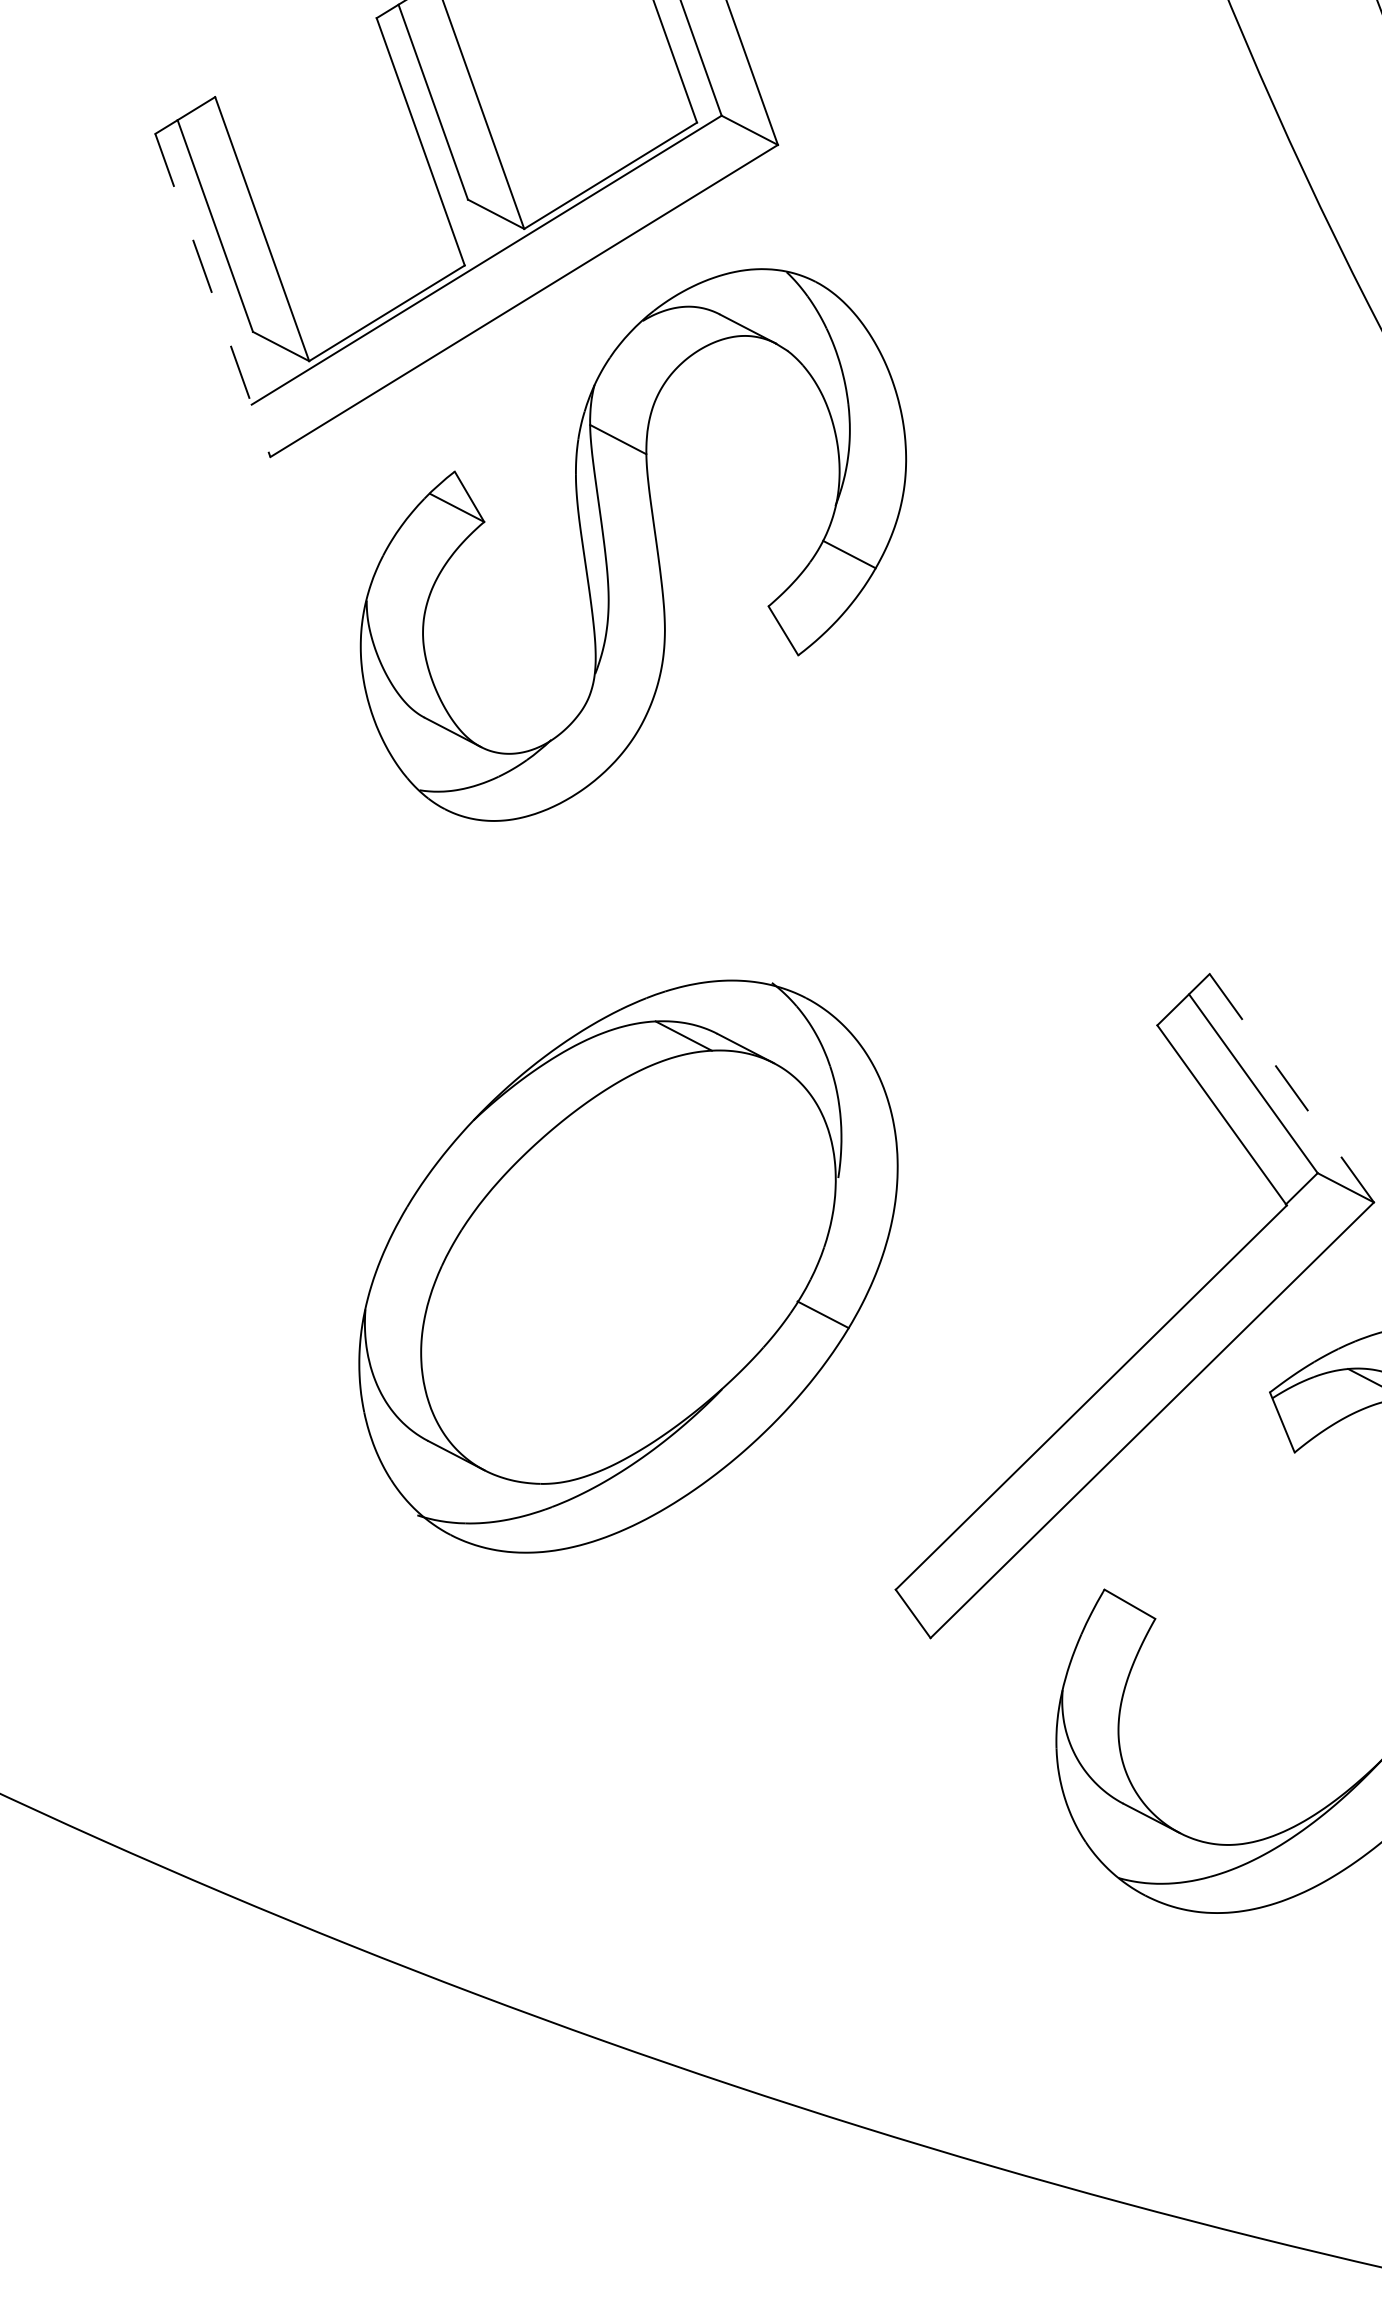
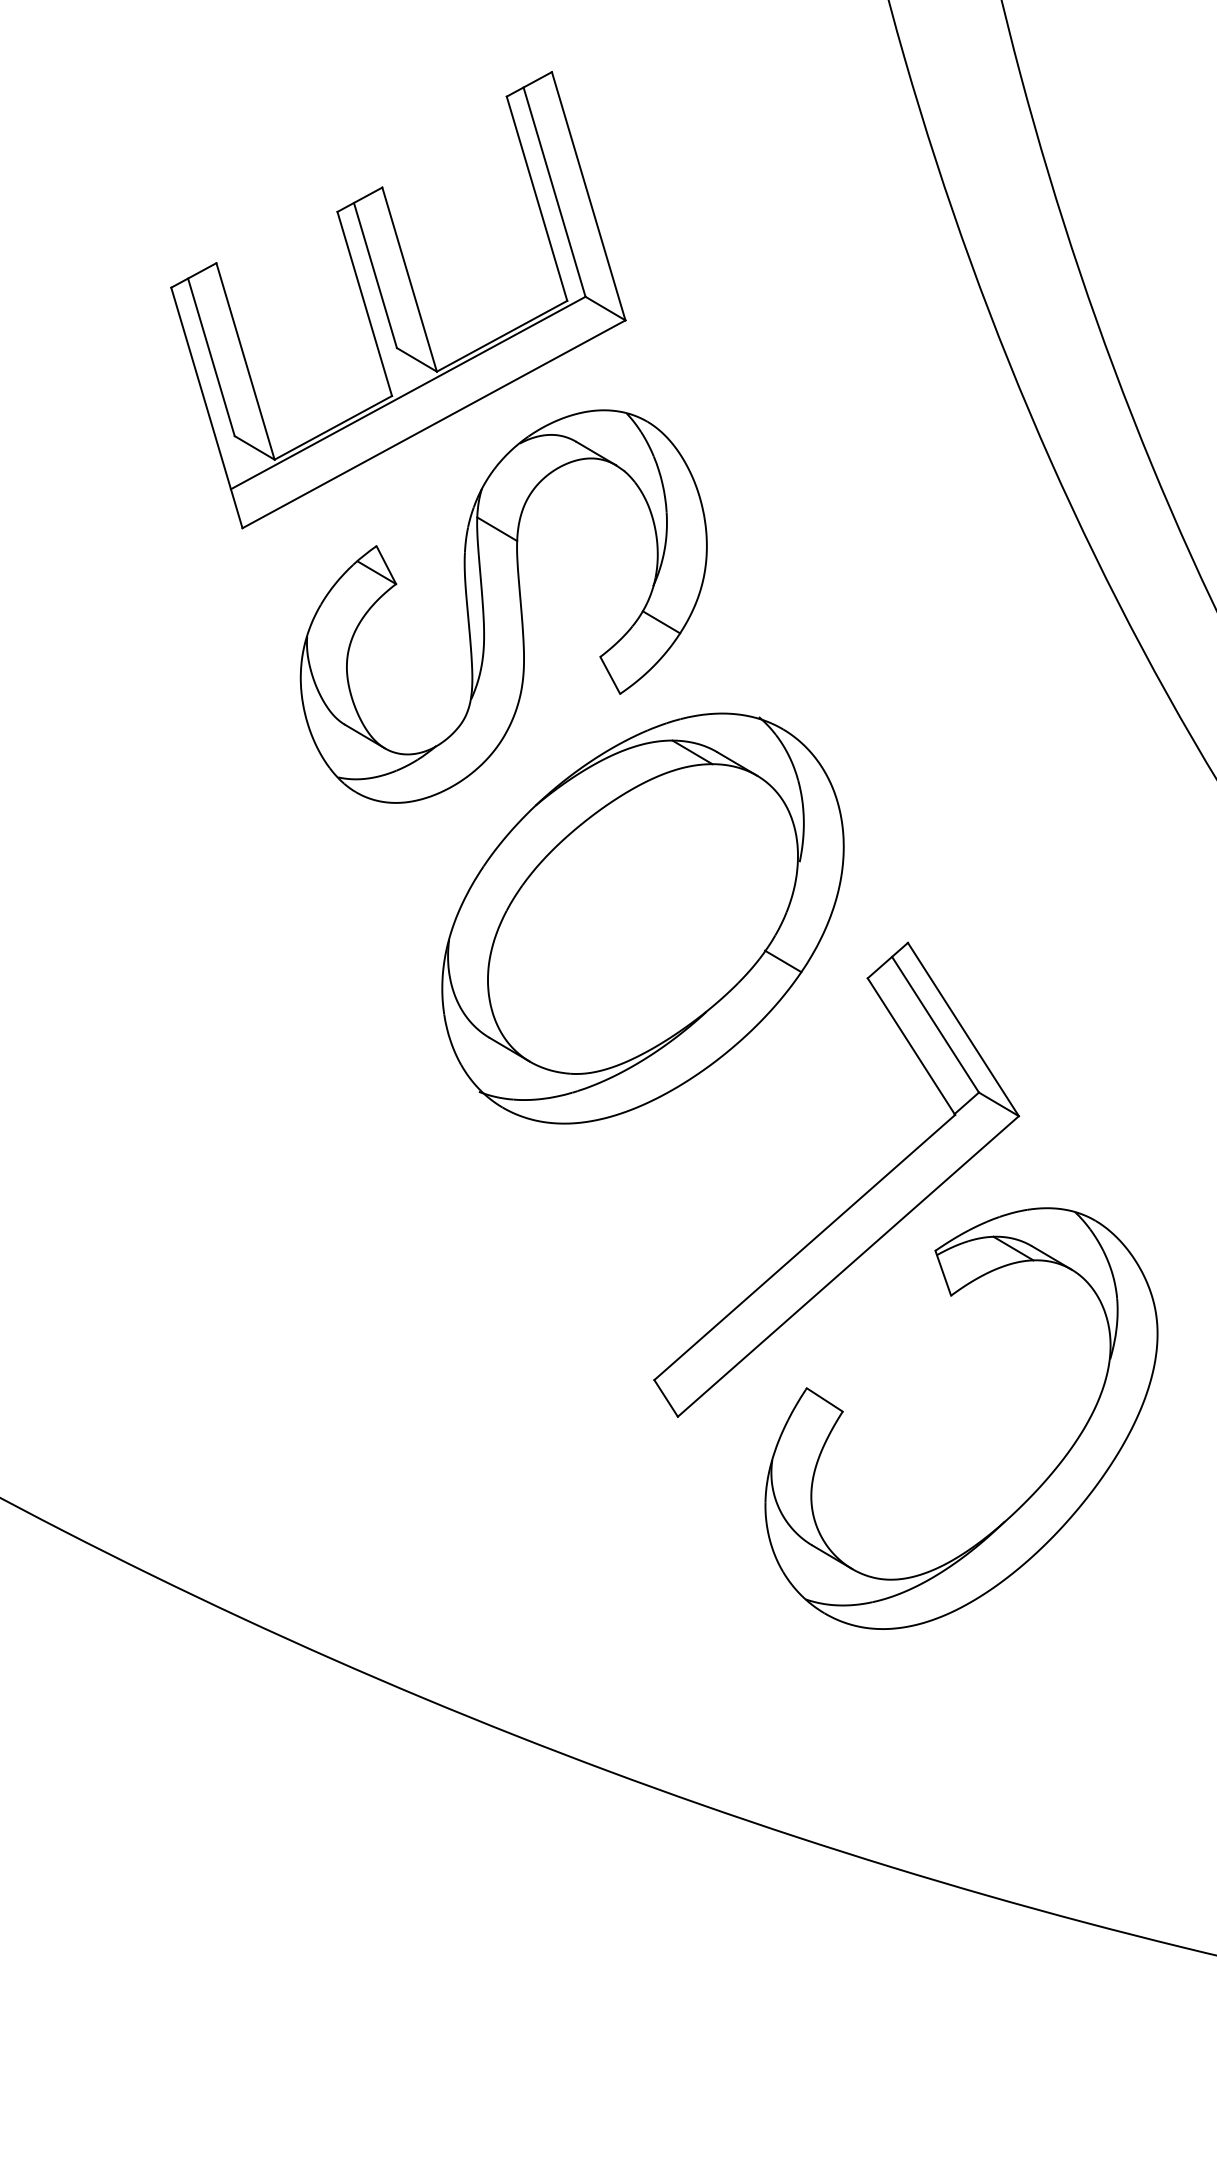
line: (213, 296) -> (207, 408), dashed -> solid
line: (1291, 1088) -> (963, 1029), dashed -> solid
part: (627, 1266) -> (642, 918), moved

